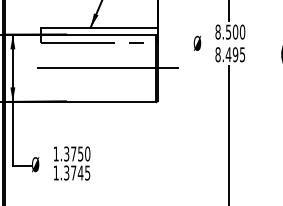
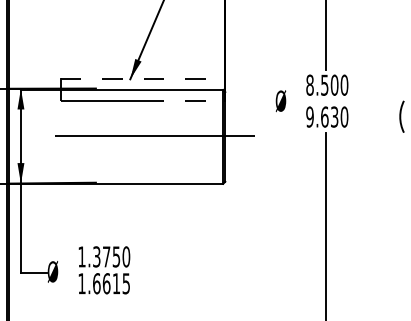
line: (99, 28) -> (143, 79), solid -> dashed
text: (230, 54) -> (327, 116), 8.495 -> 9.630
text: (73, 172) -> (106, 283), 1.3745 -> 1.6615

